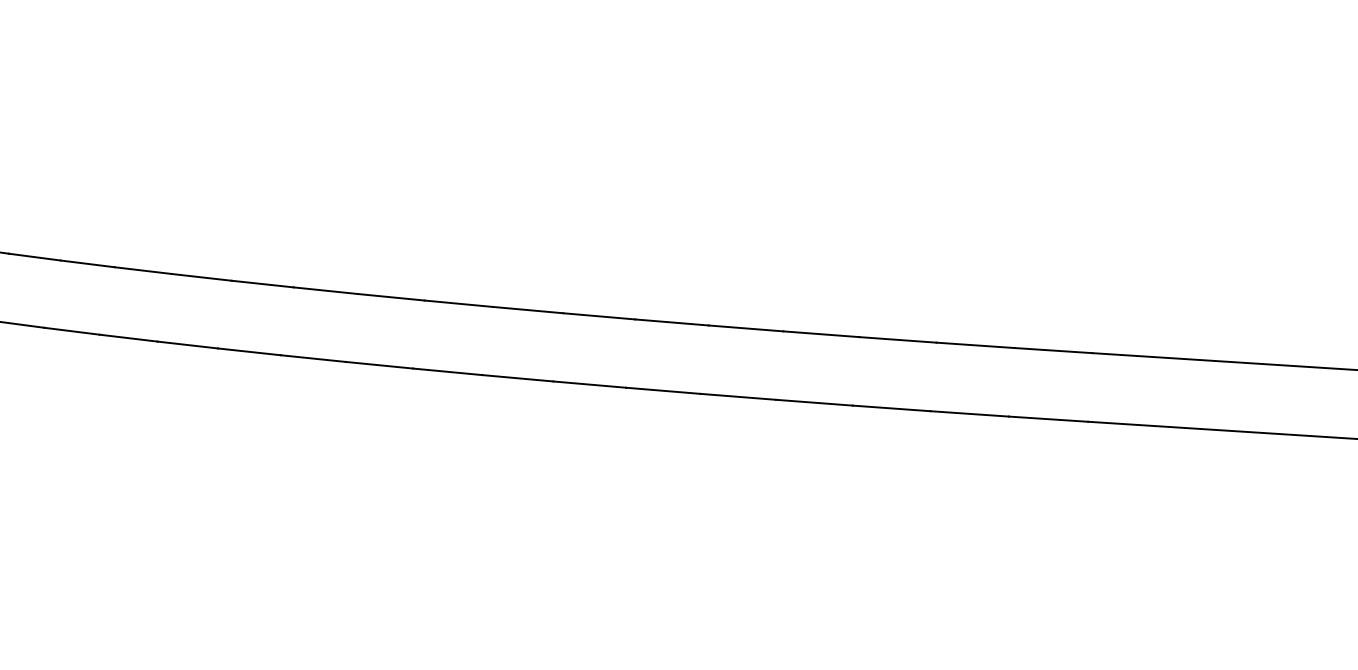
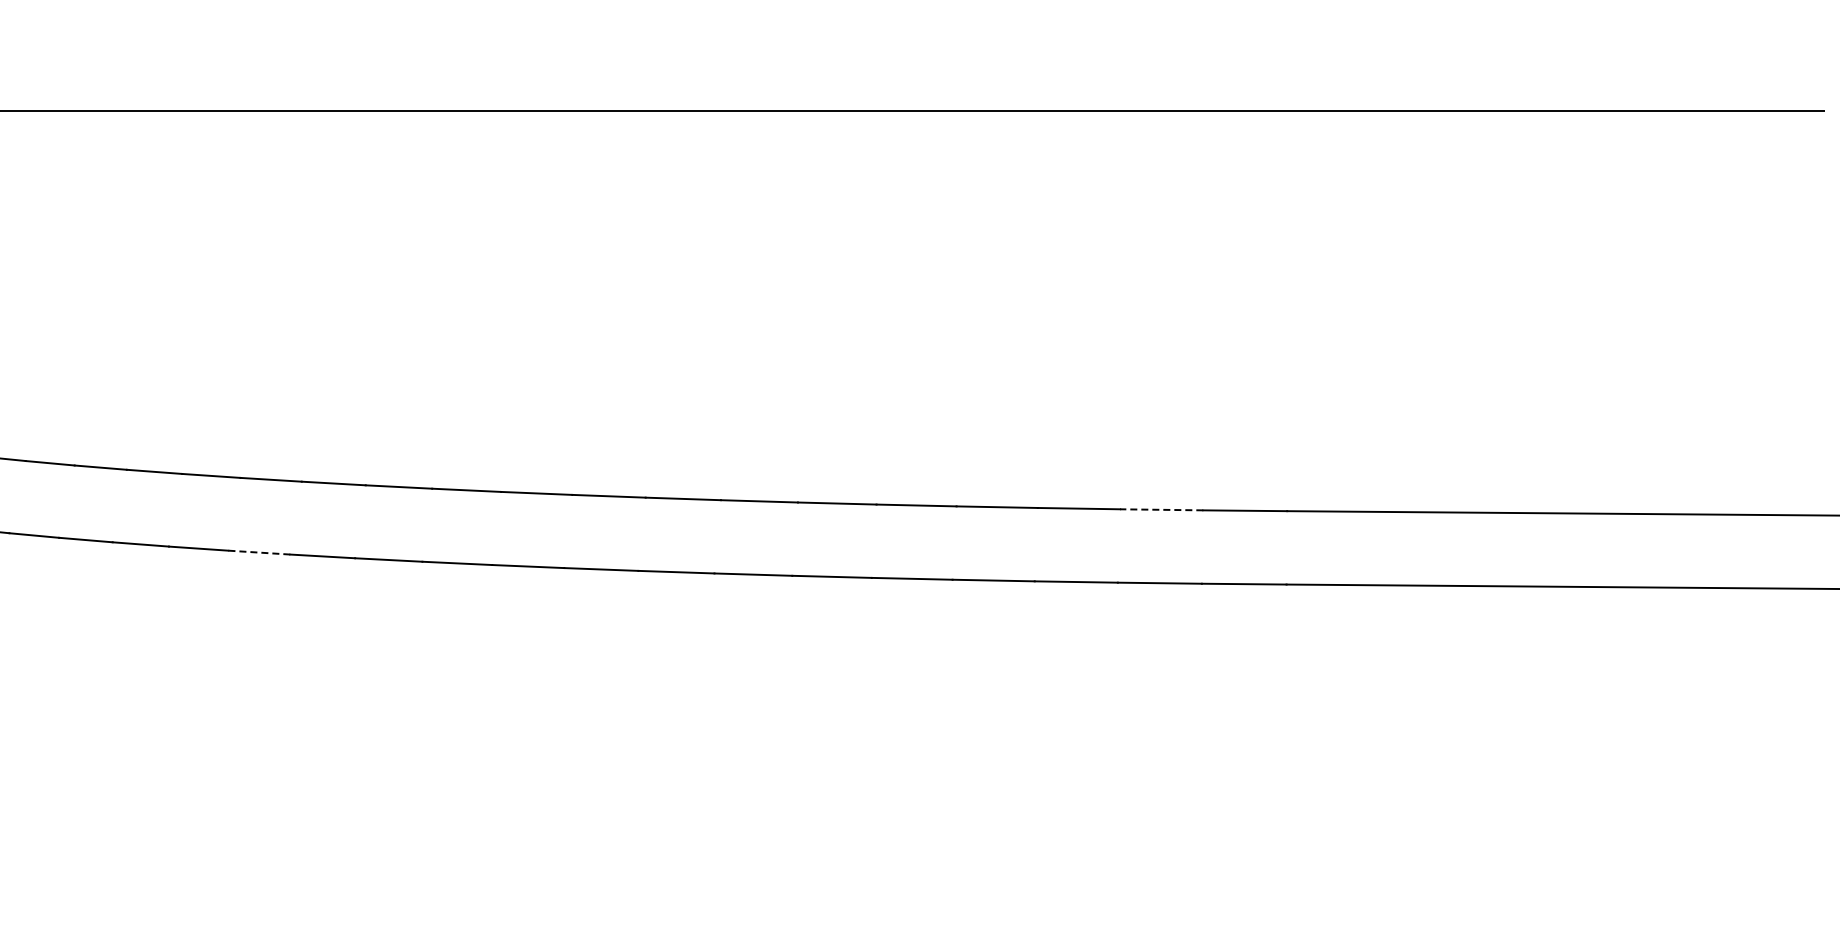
line: (127, 338) -> (258, 552), solid -> dashed
line: (975, 345) -> (1161, 509), solid -> dashed

